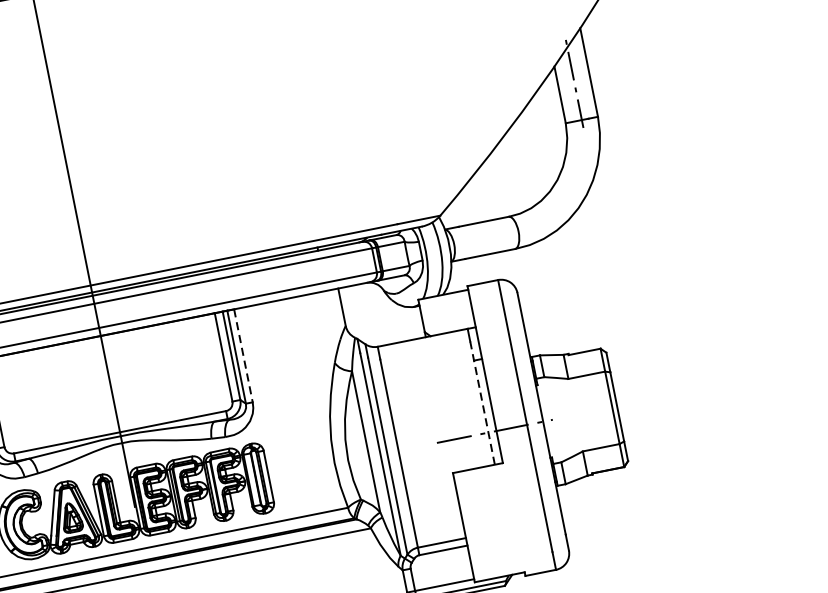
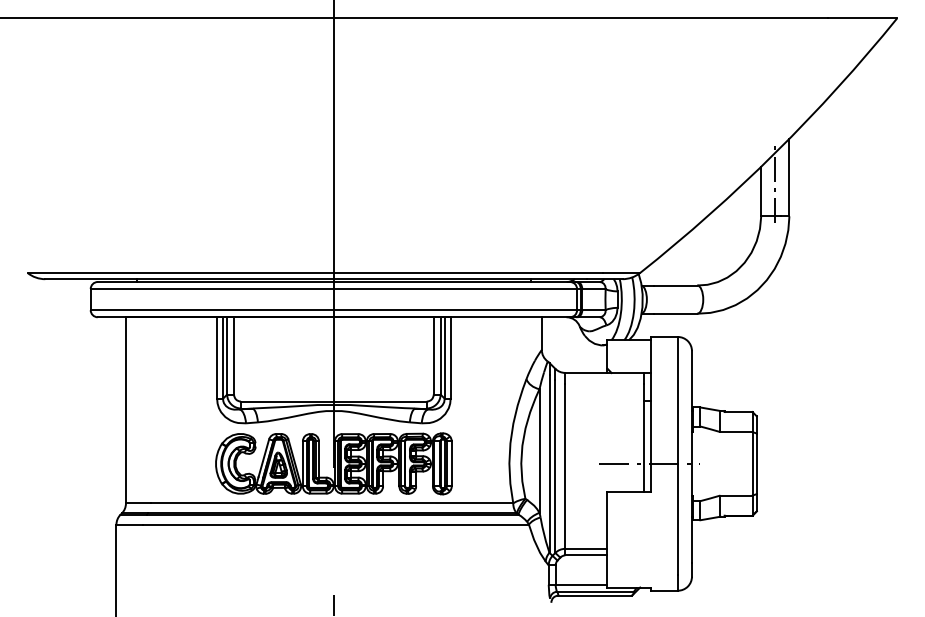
line: (243, 355) -> (450, 357), dashed -> solid
line: (483, 403) -> (644, 438), dashed -> solid

